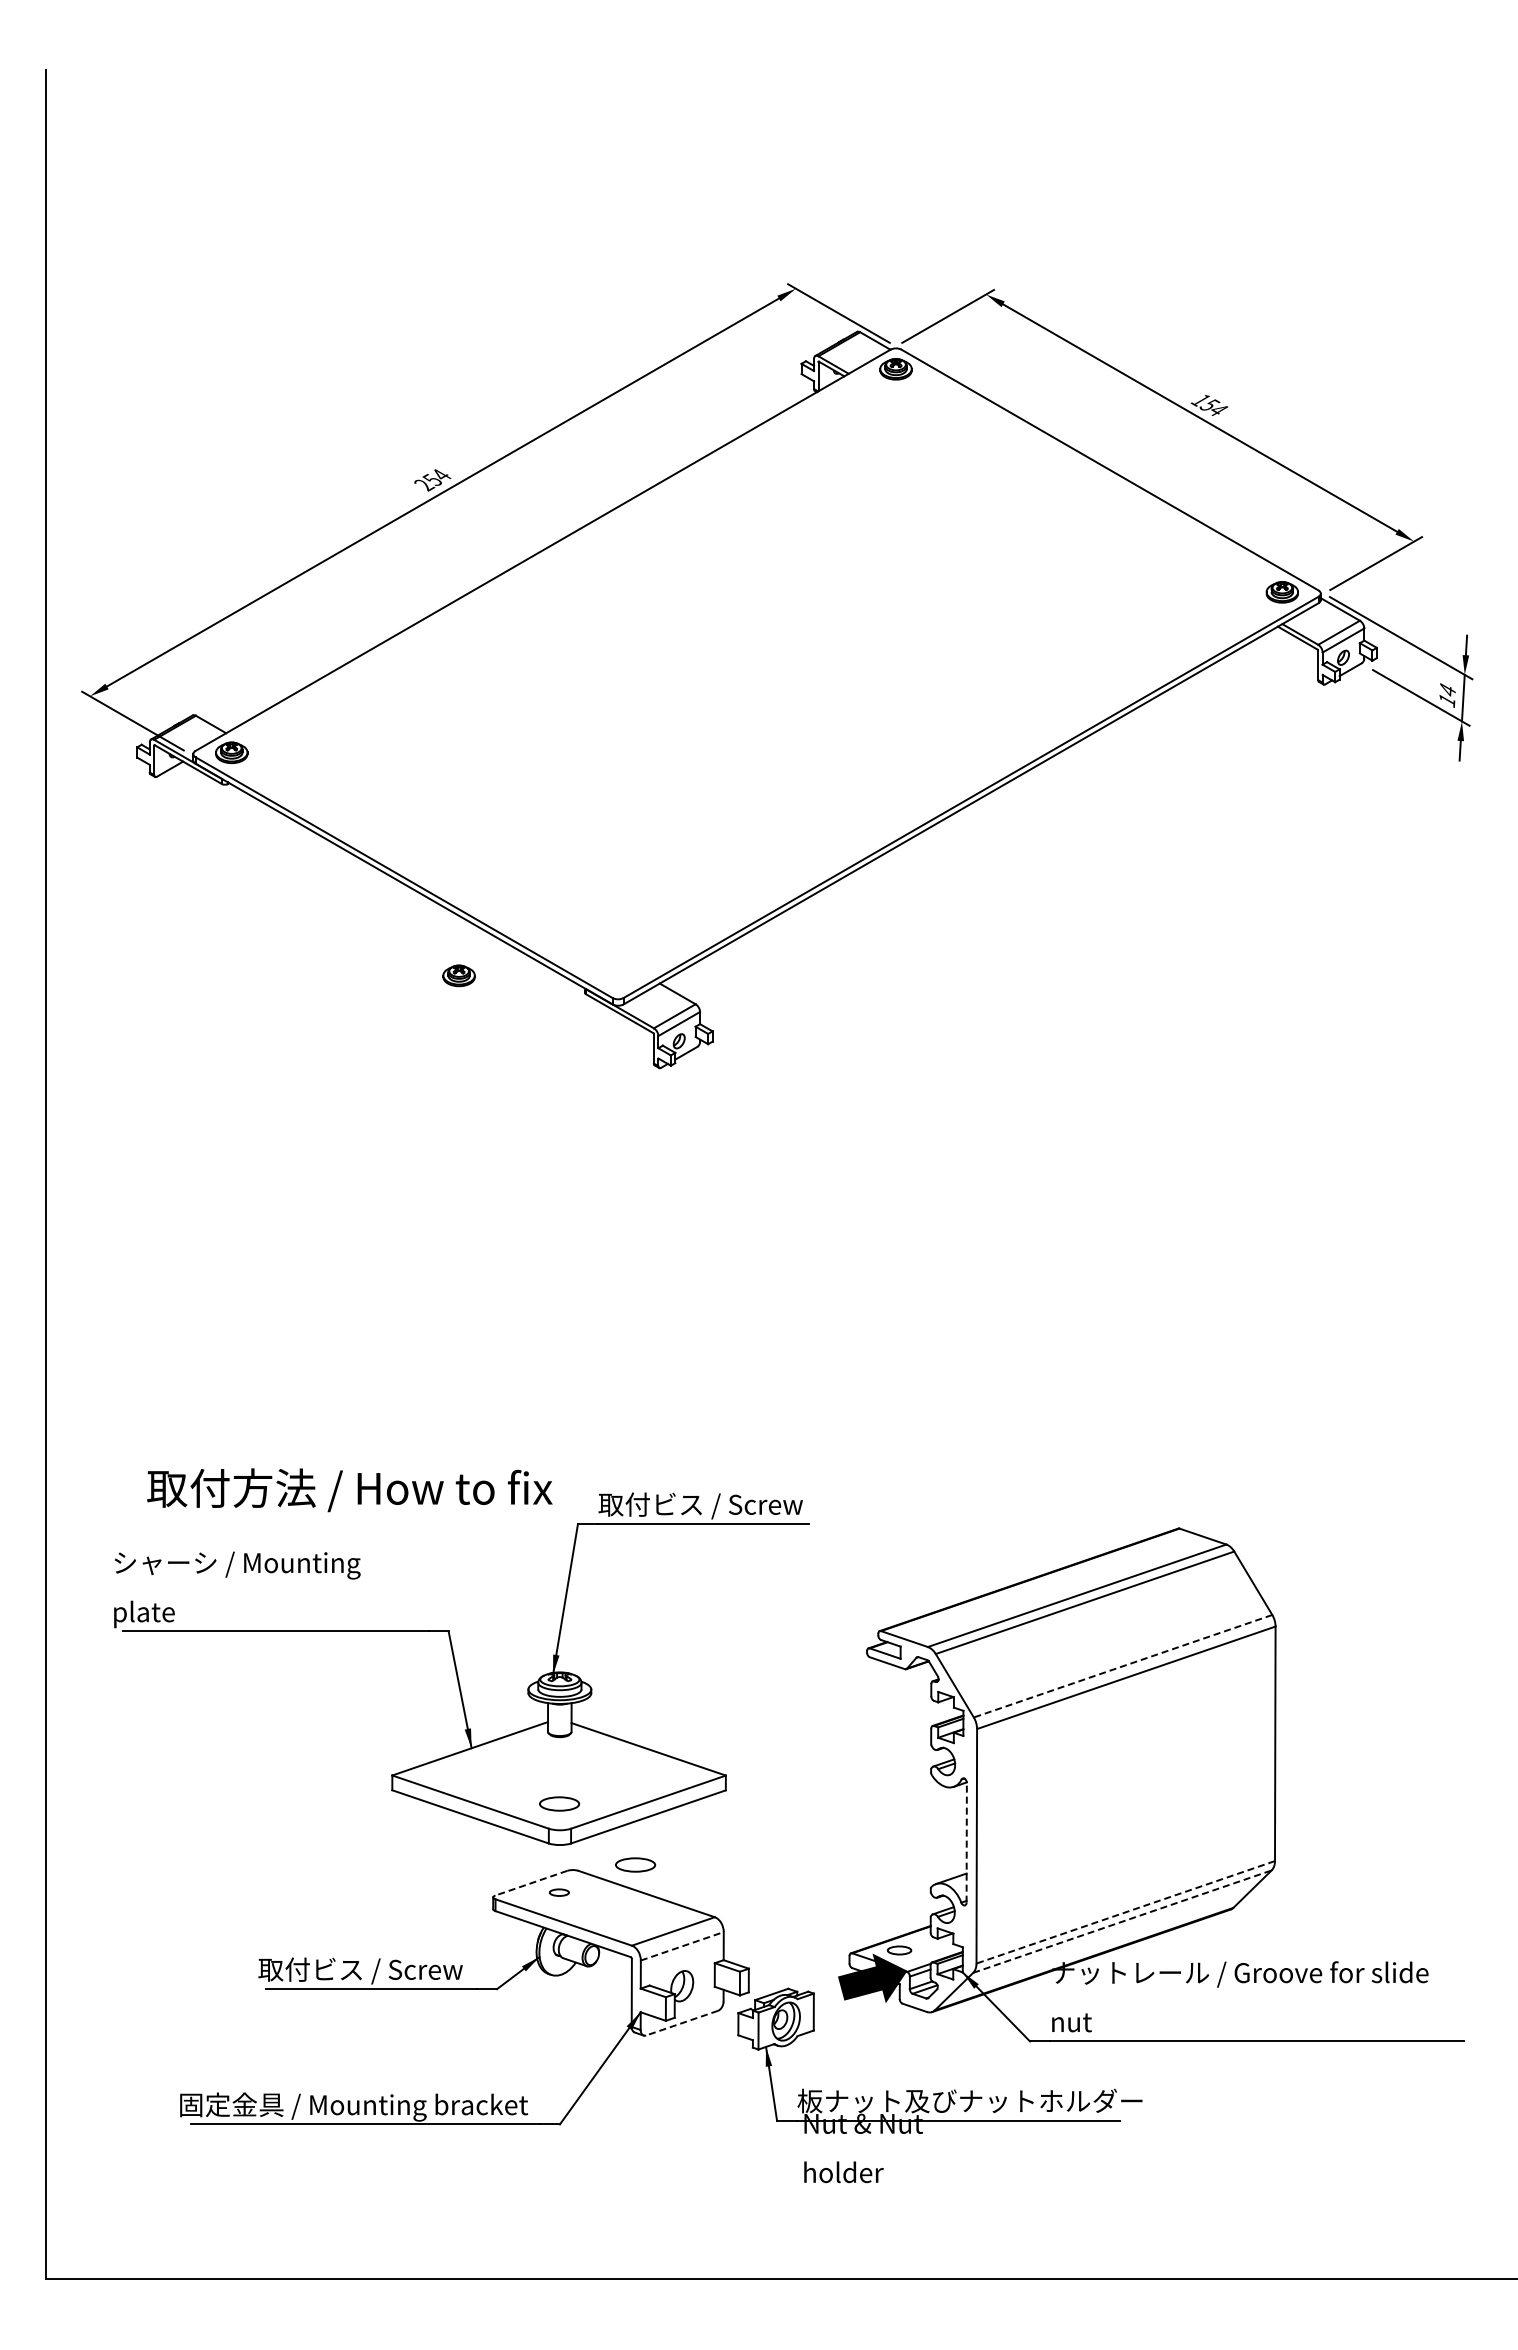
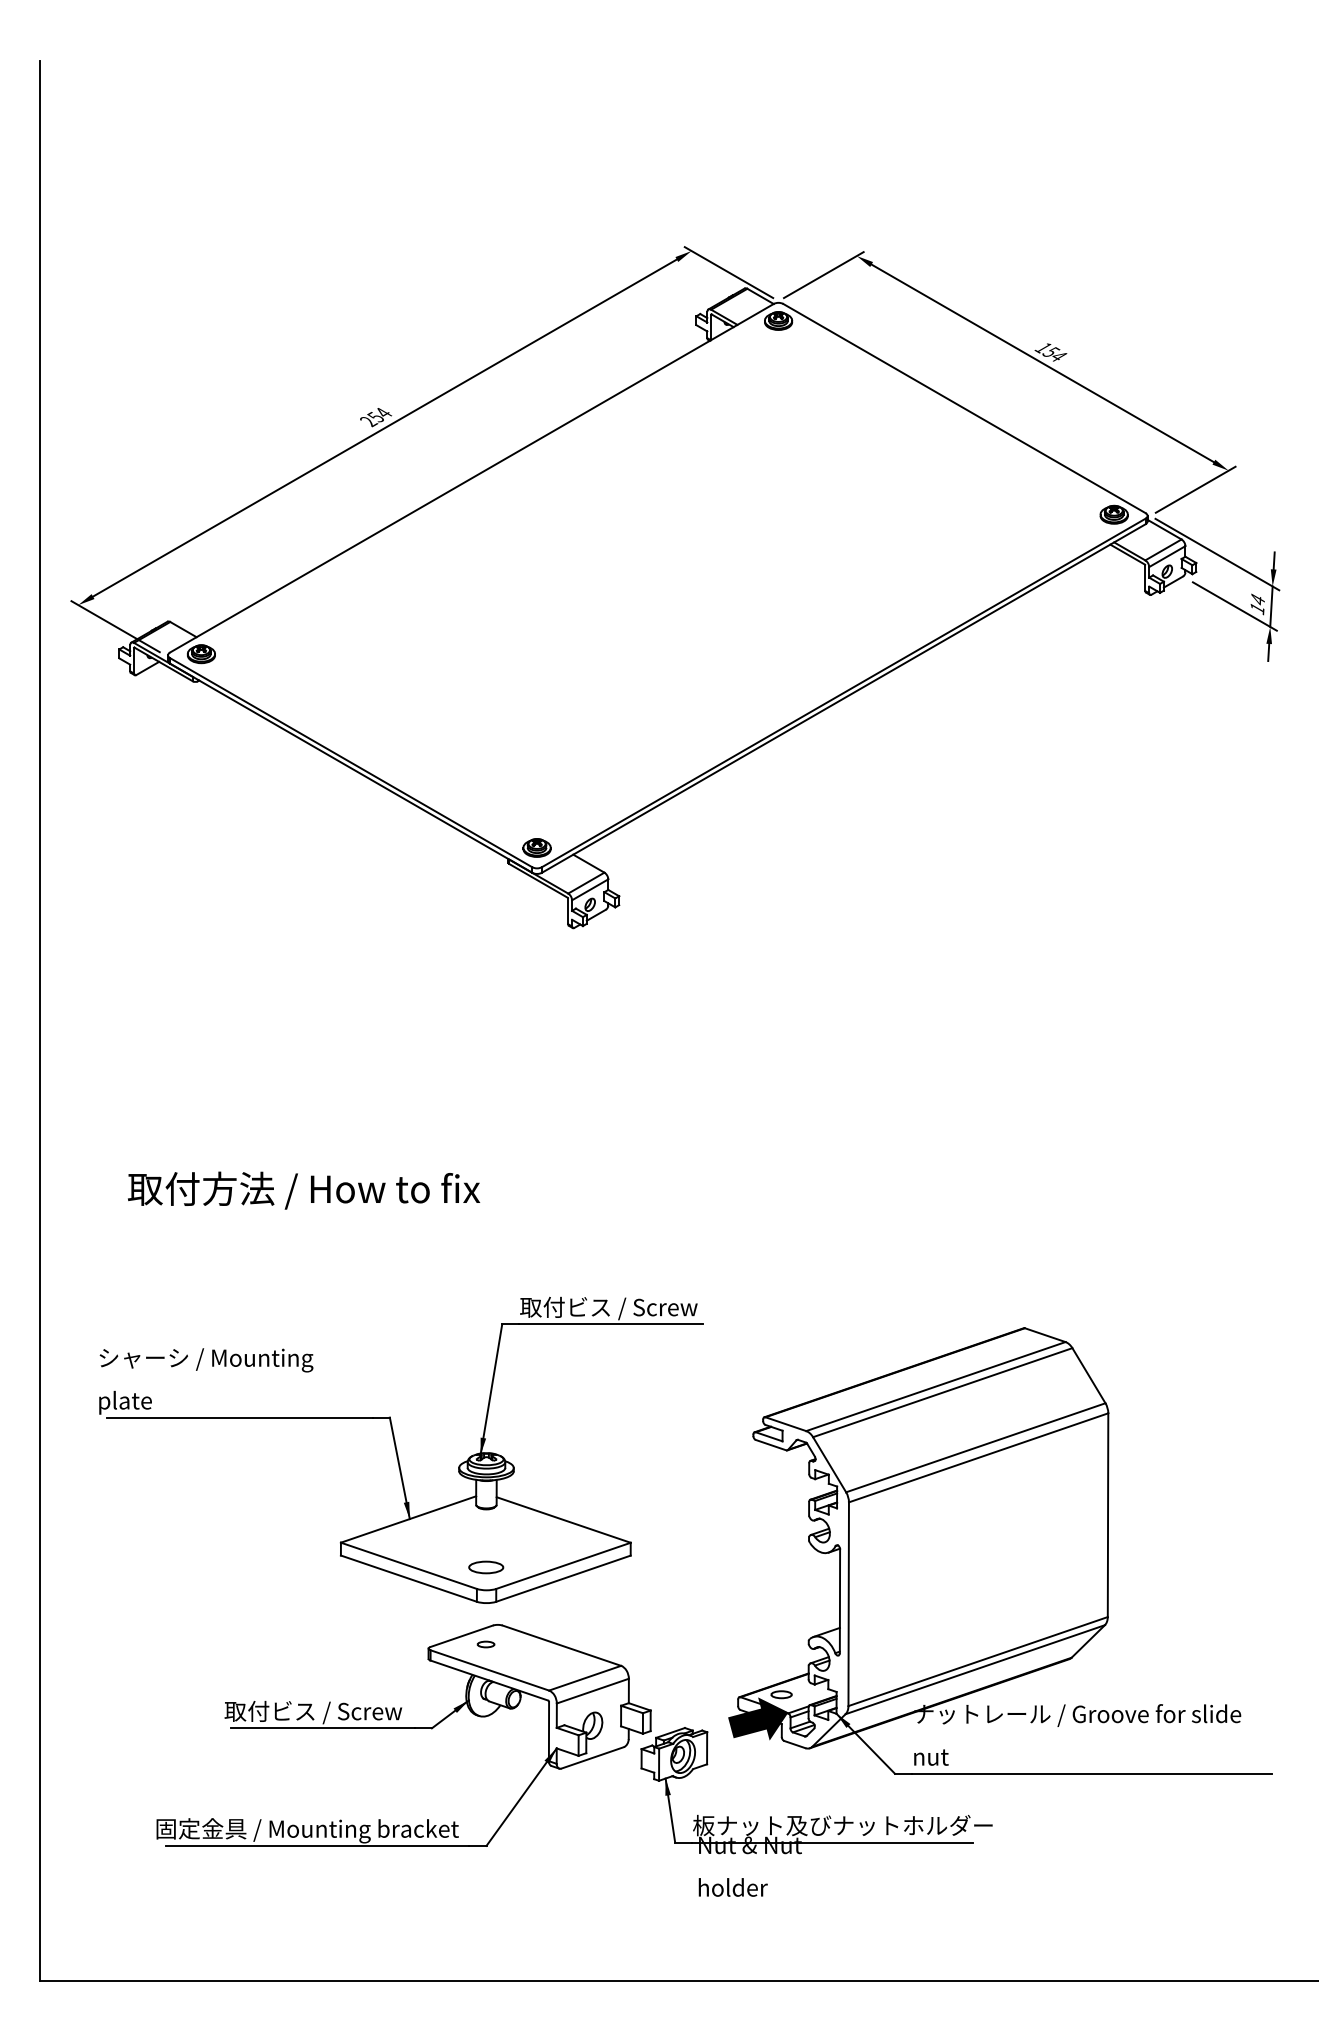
part: (458, 975) -> (536, 847), moved
text: (349, 1490) -> (303, 1190), moved
line: (1123, 1666) -> (976, 1448), dashed -> solid
line: (966, 1842) -> (839, 1600), dashed -> solid
part: (635, 1864) -> (552, 1620), removed
line: (531, 1883) -> (461, 1636), dashed -> solid
line: (1125, 1912) -> (977, 1661), dashed -> solid
line: (1122, 1921) -> (975, 1669), dashed -> solid
line: (682, 1946) -> (593, 1691), dashed -> solid
line: (682, 2023) -> (593, 1758), dashed -> solid

